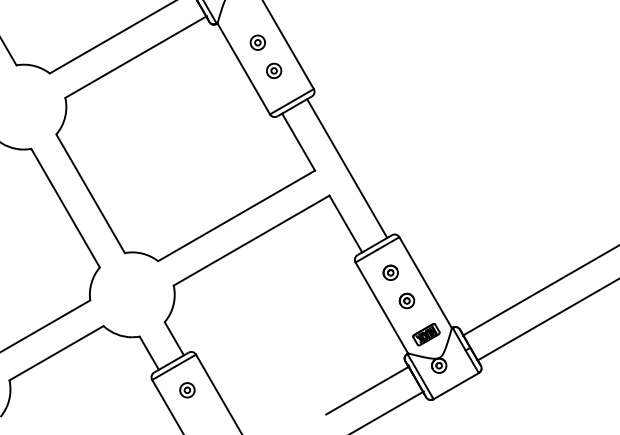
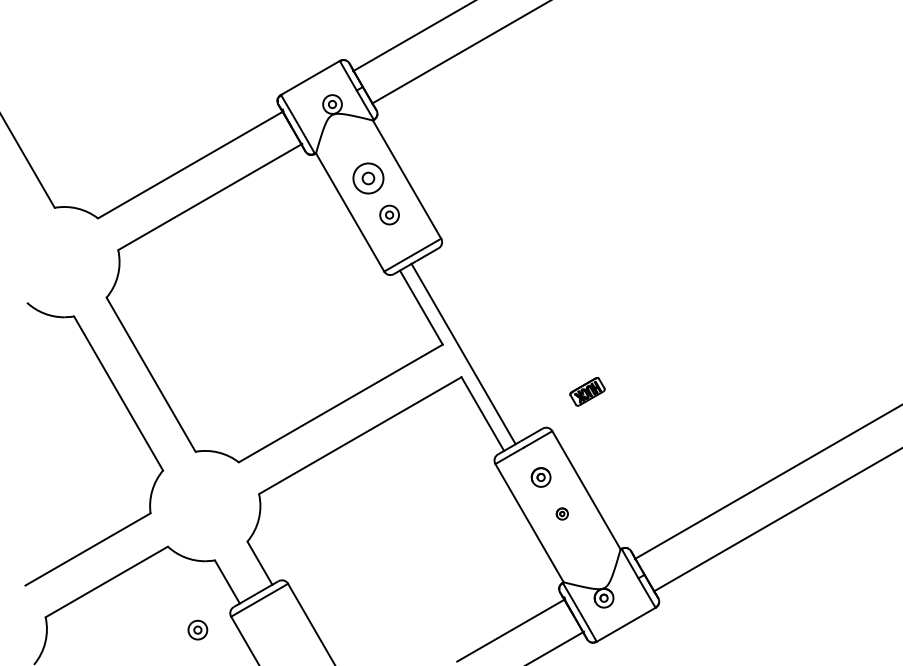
part: (257, 42) -> (368, 178), size x1.6
line: (347, 168) -> (463, 353), moved
part: (407, 300) -> (562, 513), size x0.6
part: (426, 334) -> (587, 391), moved
part: (187, 389) -> (197, 629), moved

